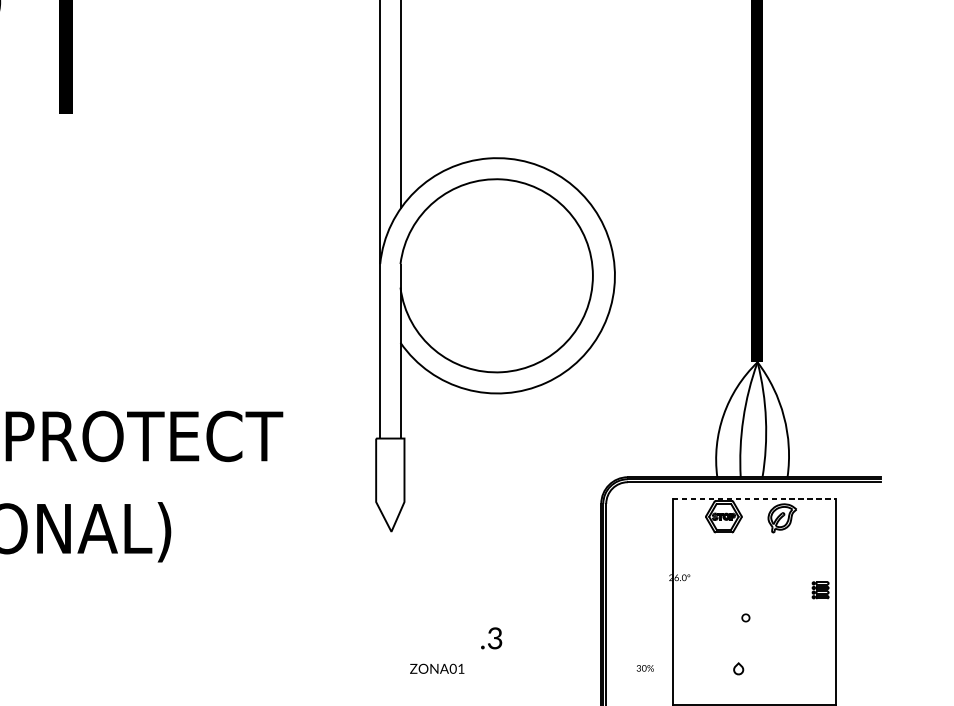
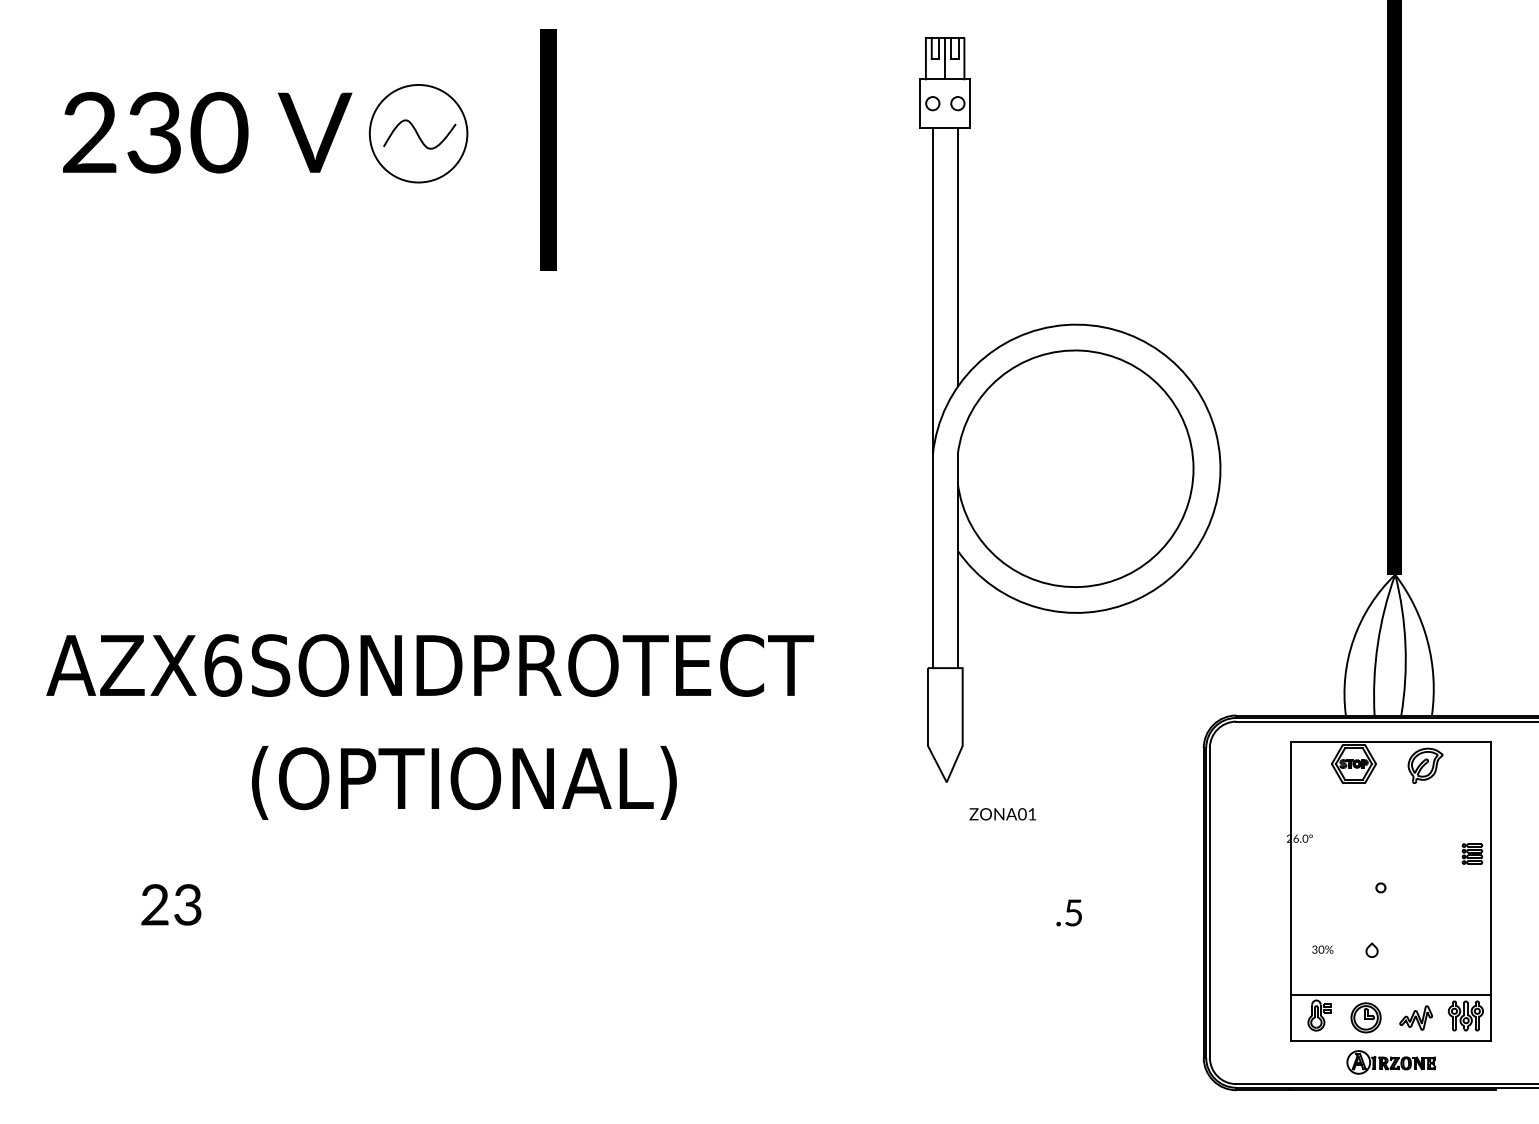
line: (754, 498) -> (1391, 741), dashed -> solid
text: (494, 638) -> (1073, 912), .3 -> .5
text: (645, 668) -> (1322, 949), moved
text: (436, 669) -> (1002, 814), moved

